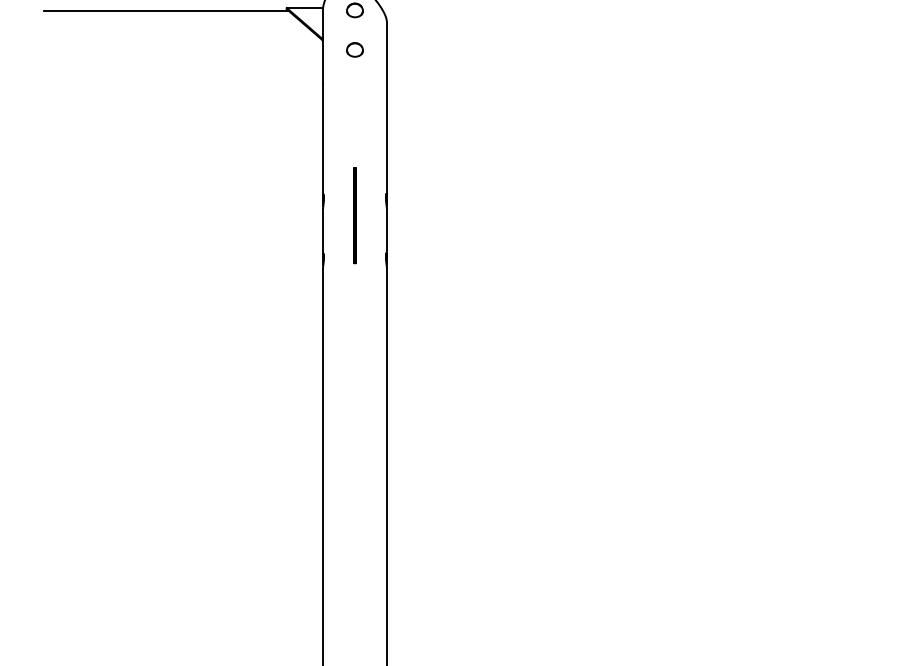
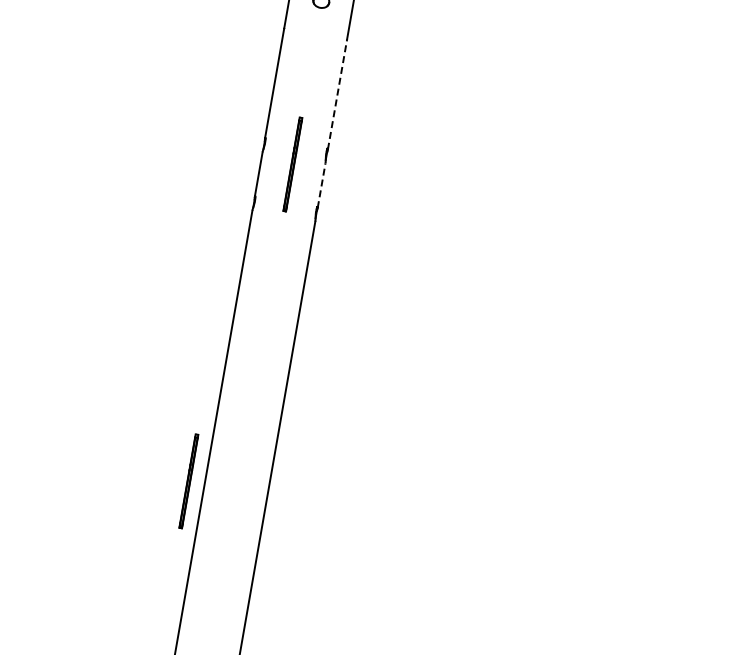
line: (386, 139) -> (337, 94), solid -> dashed
line: (386, 231) -> (321, 185), solid -> dashed
line: (306, 545) -> (188, 480), added

